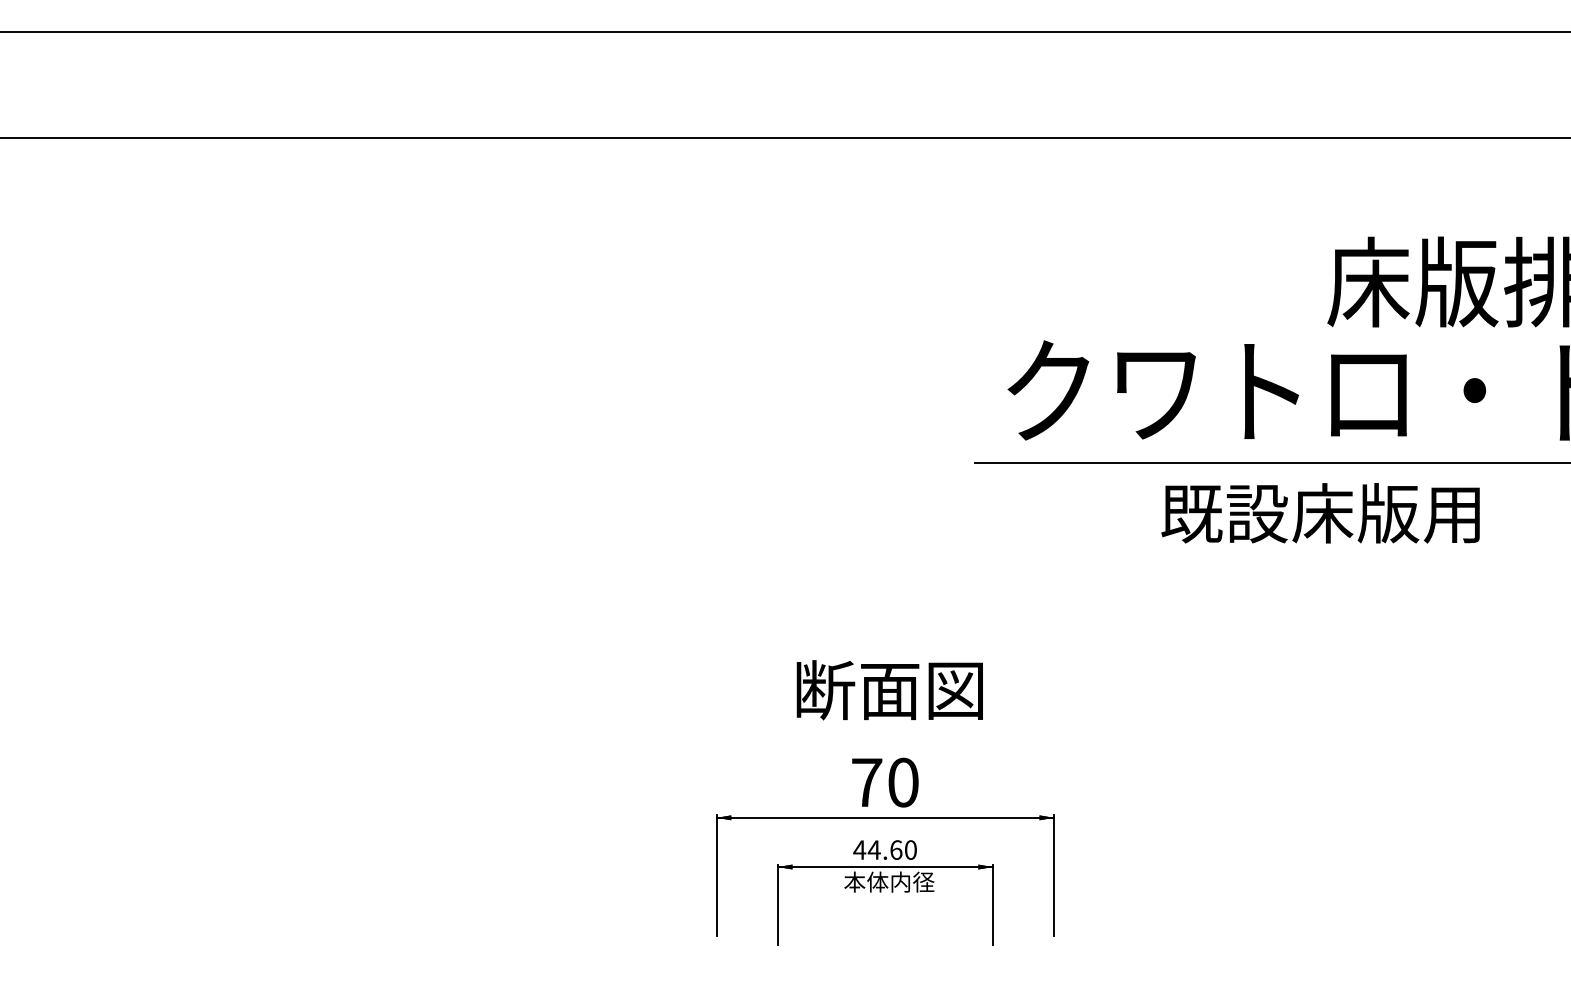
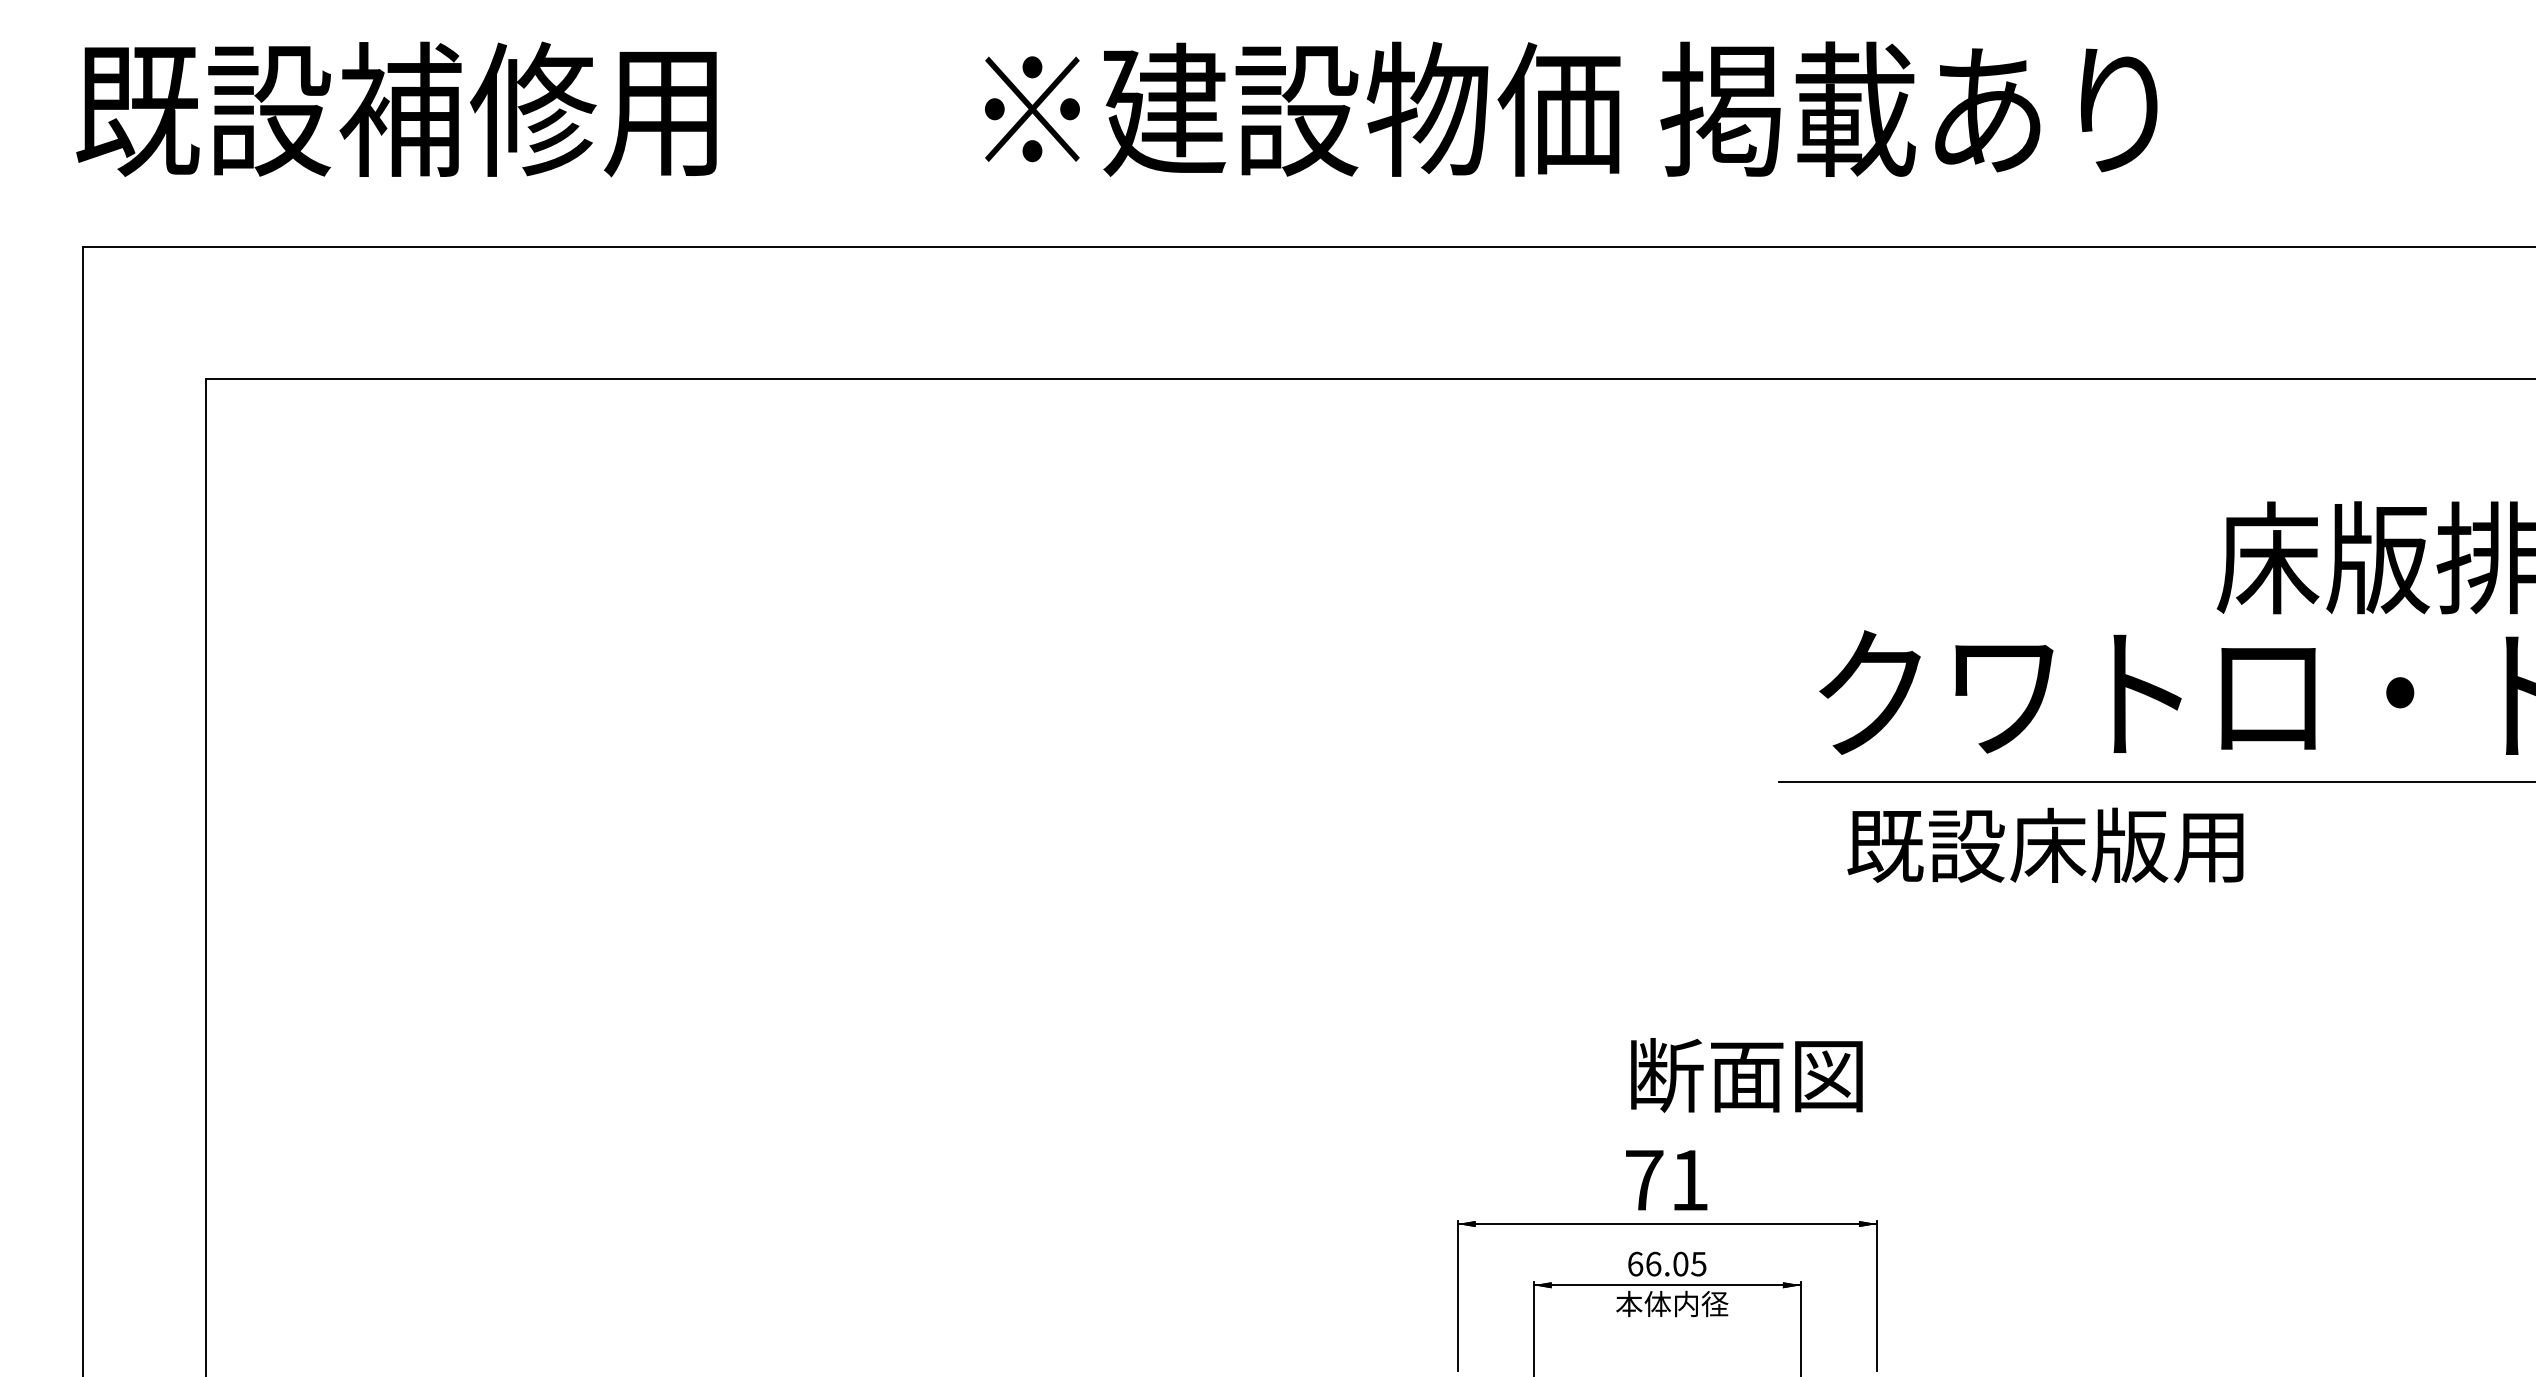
text: (1320, 513) -> (2045, 845), moved
text: (889, 690) -> (1746, 1075), moved
text: (903, 782) -> (1689, 1180), 70 -> 71
text: (884, 849) -> (1666, 1263), 44.60 -> 66.05

